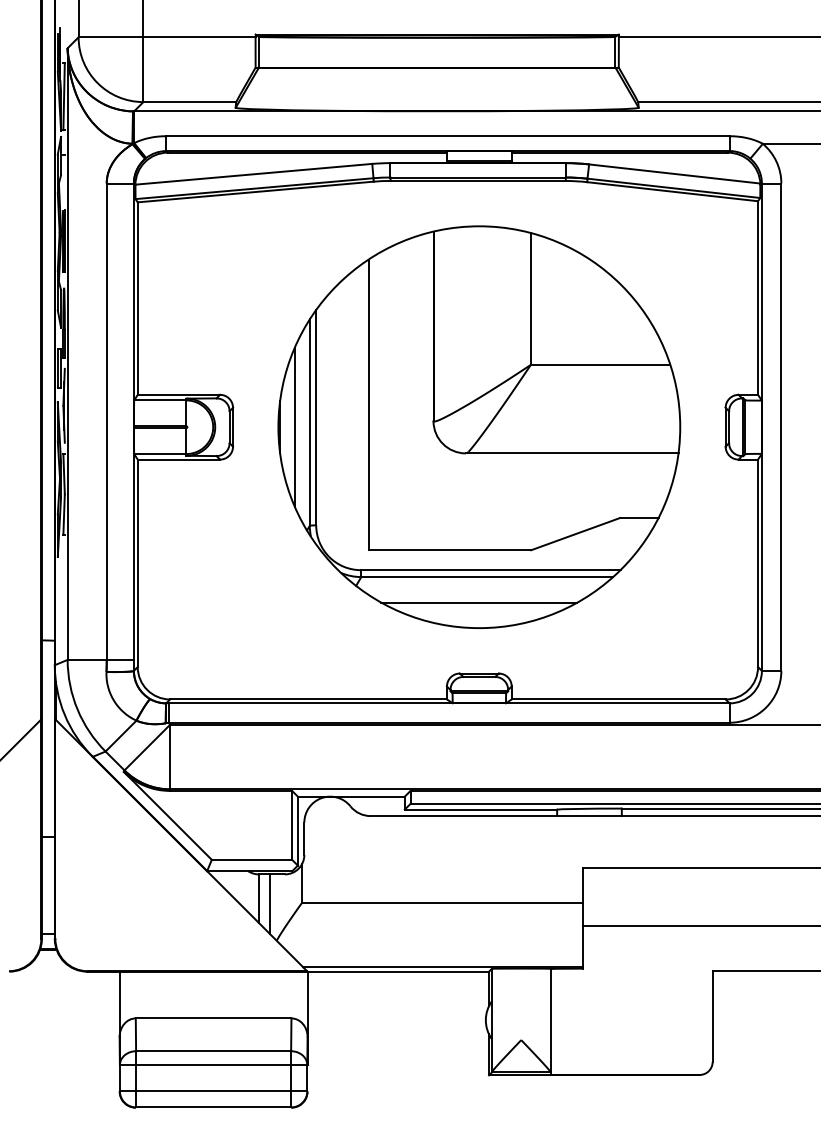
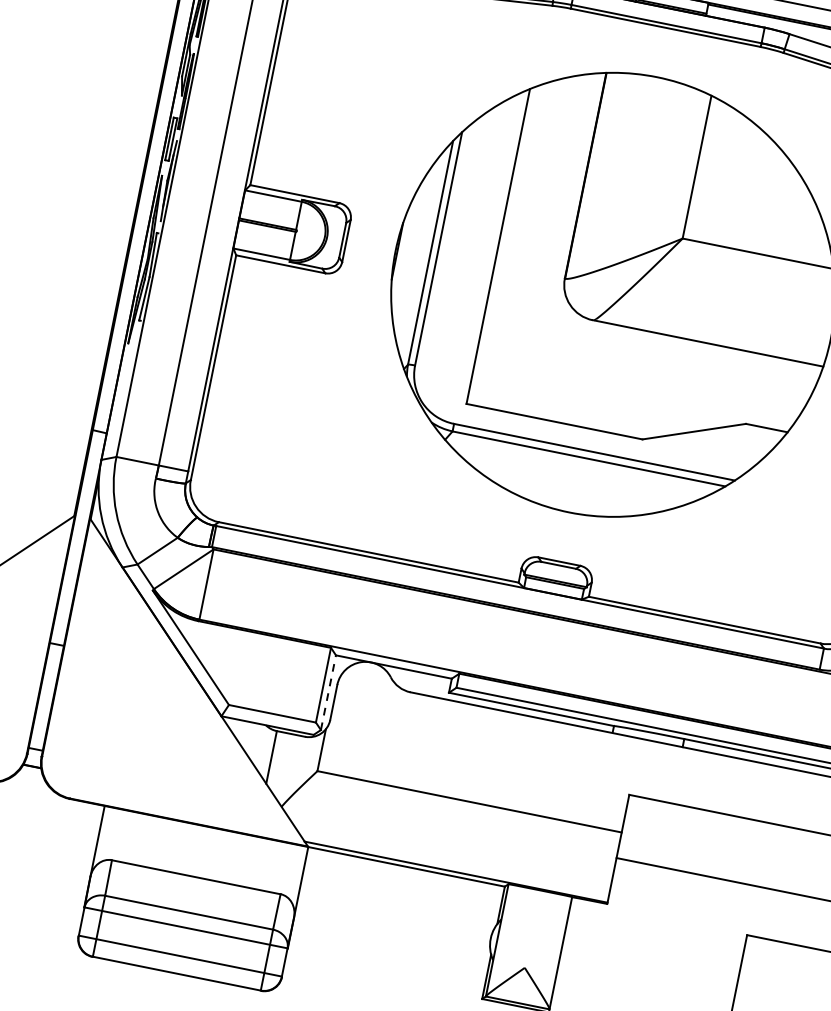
line: (294, 426) -> (413, 253), removed
line: (479, 602) -> (575, 484), removed
line: (297, 830) -> (328, 691), solid -> dashed
line: (269, 903) -> (281, 764), removed

